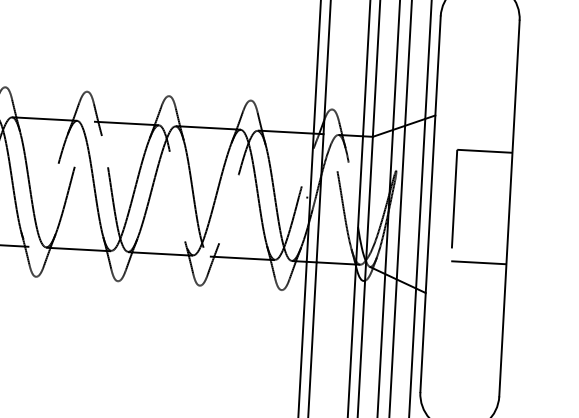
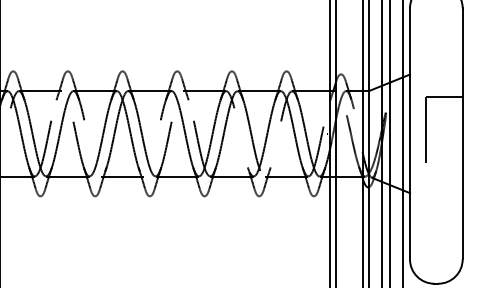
line: (477, 263) -> (443, 171), removed

